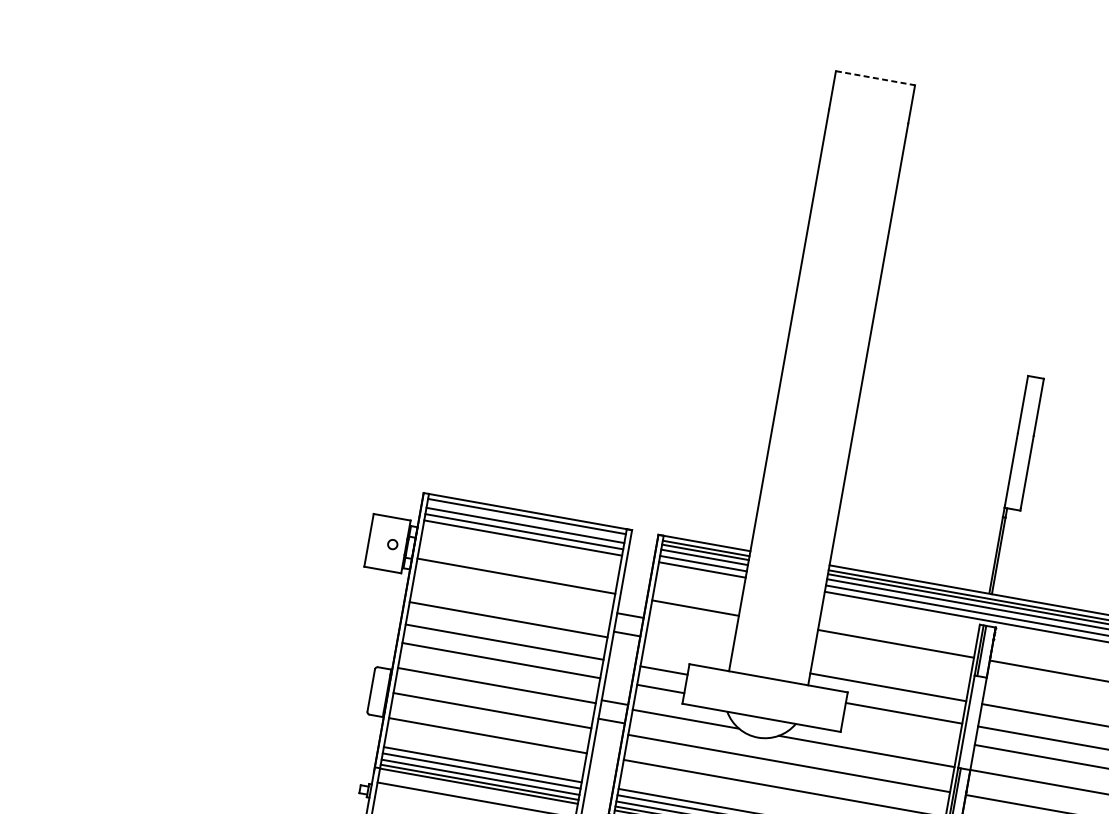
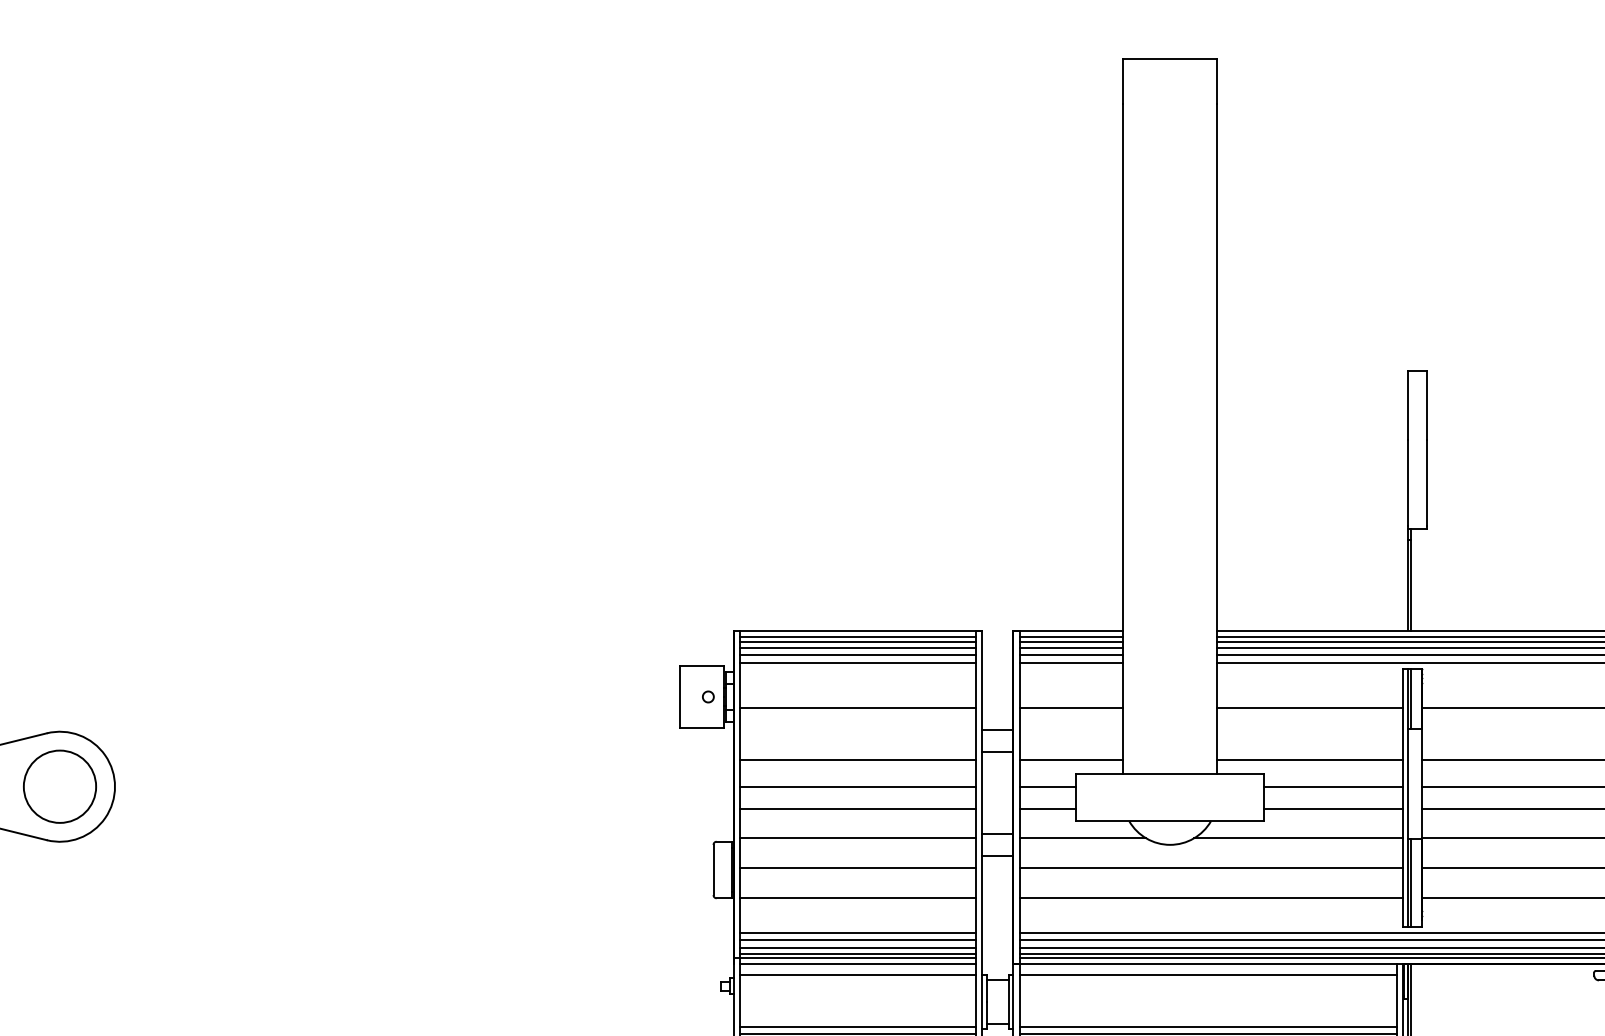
line: (875, 78) -> (1170, 58), dashed -> solid
line: (526, 520) -> (857, 641), added
line: (687, 651) -> (1070, 759), added
line: (900, 731) -> (1333, 808), added
line: (477, 791) -> (857, 964), added

